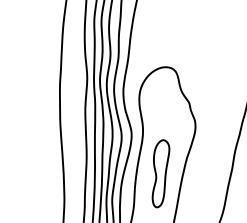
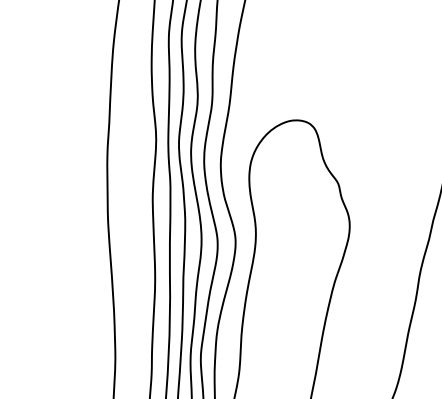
part: (160, 173) -> (287, 310), removed

